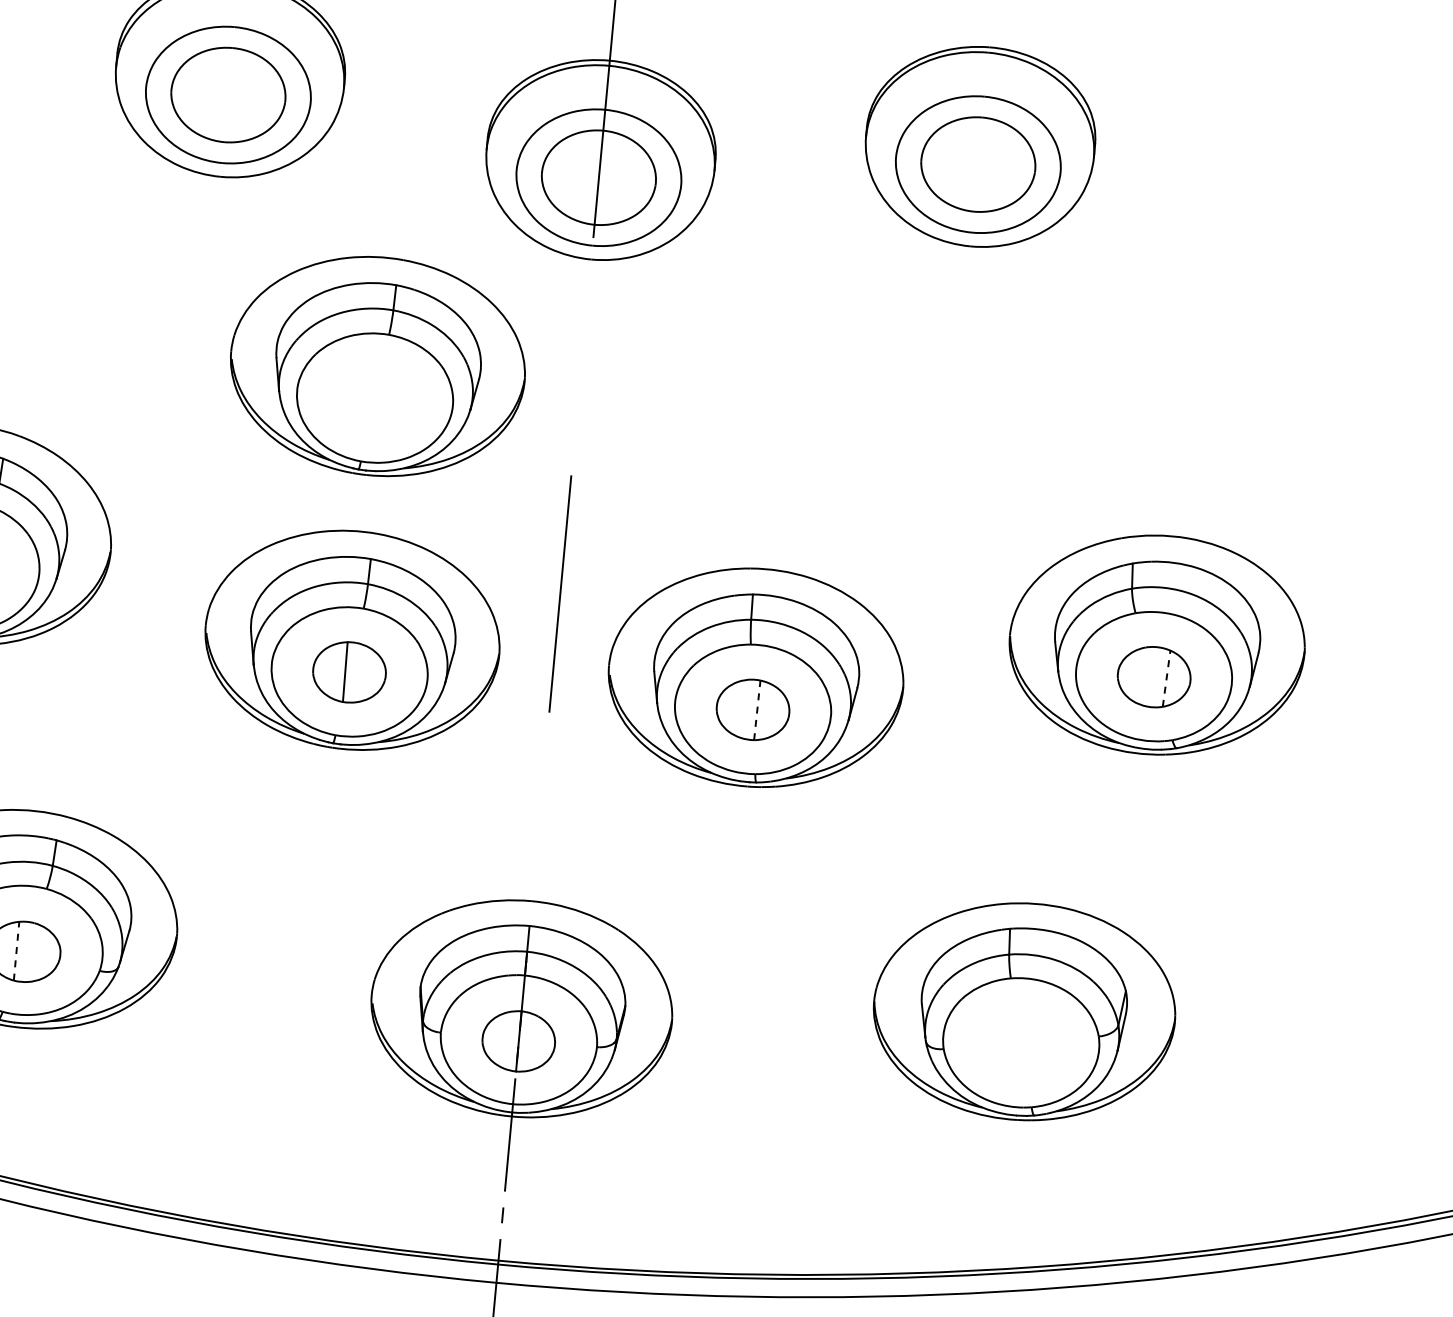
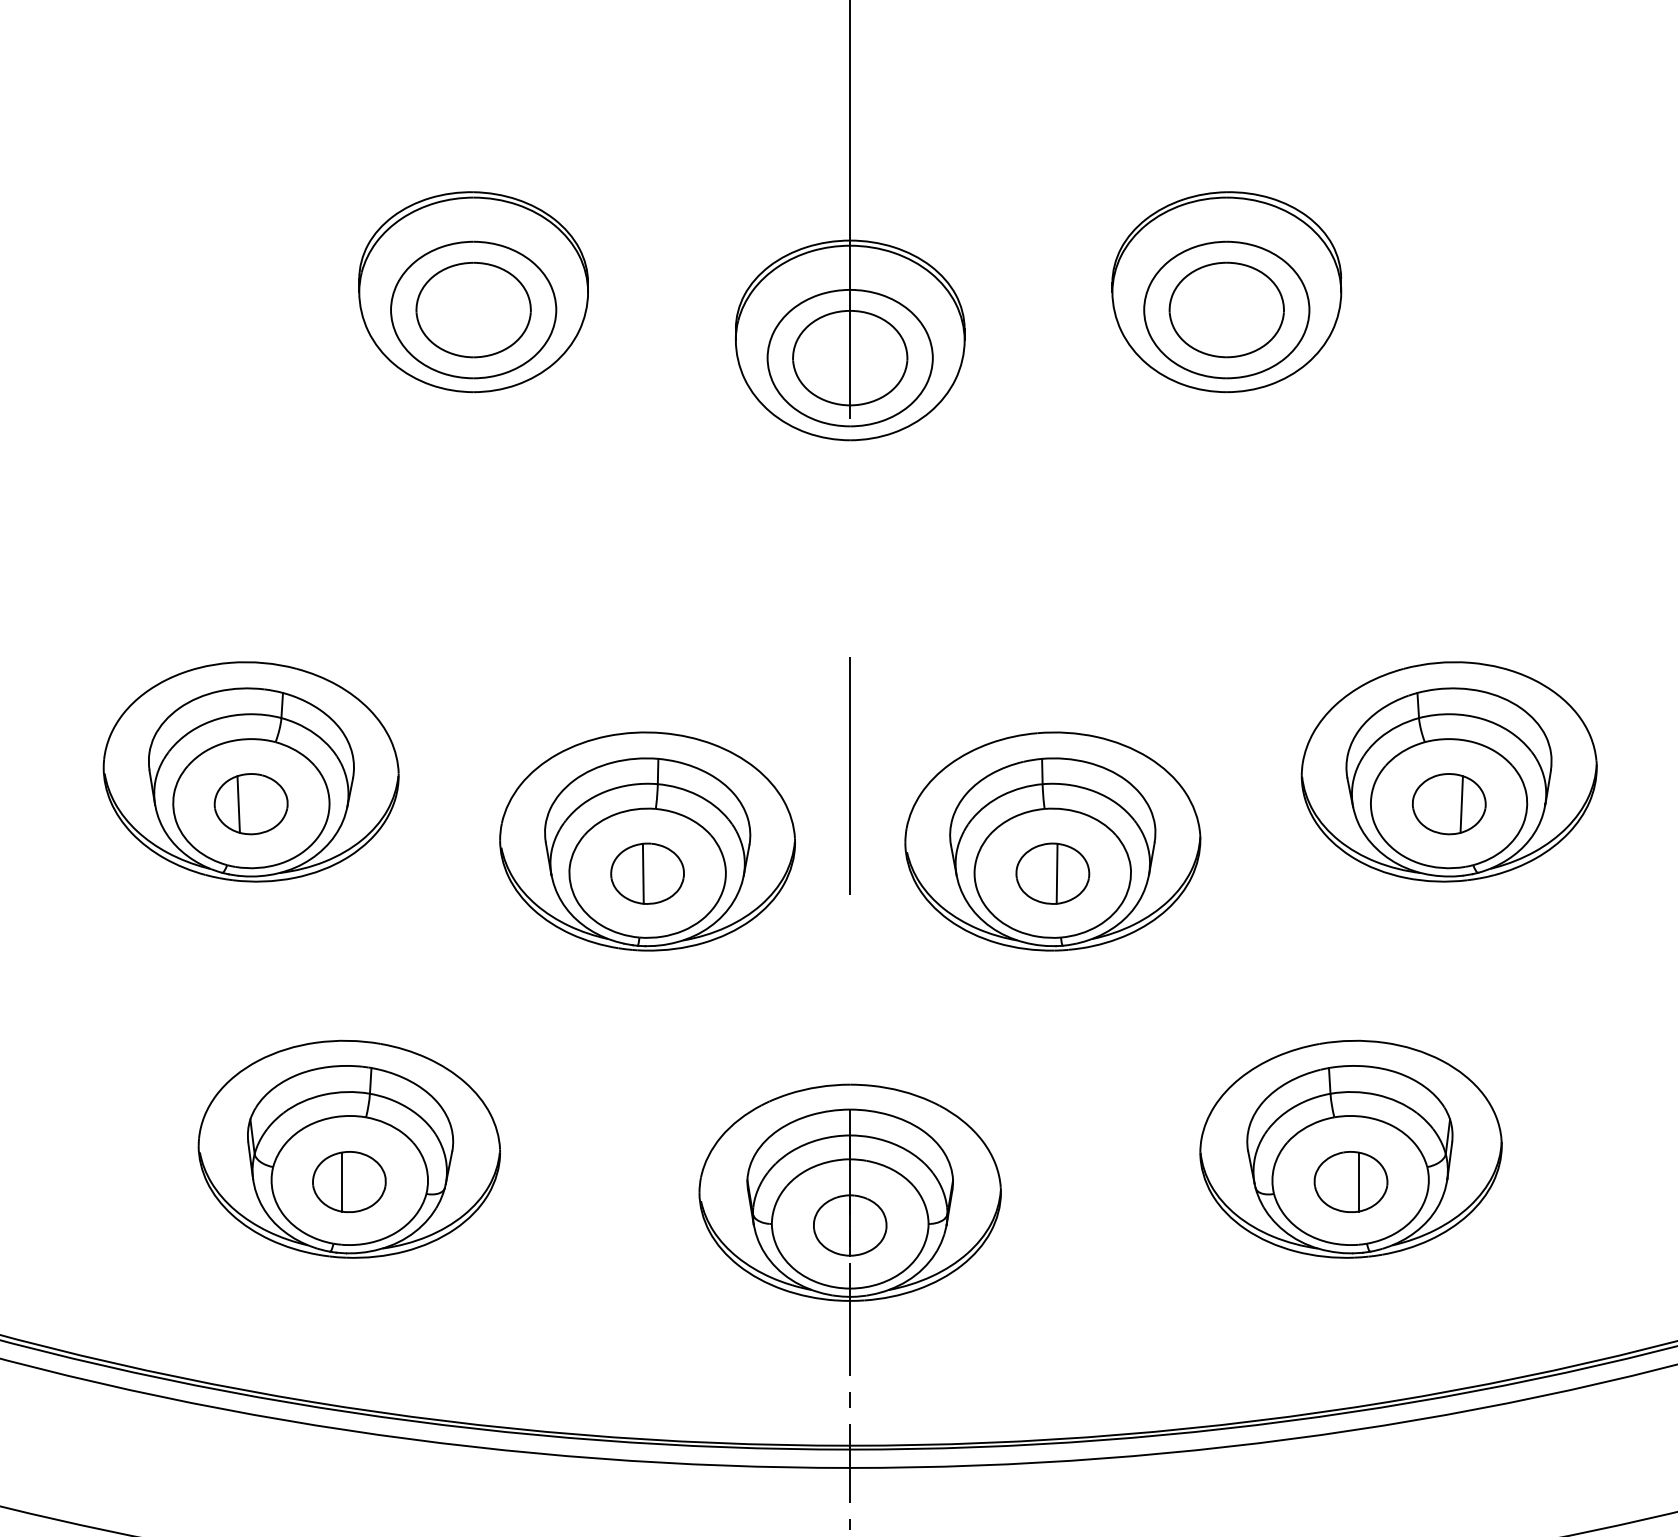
part: (377, 366) -> (647, 566), removed
line: (1166, 678) -> (1461, 804), dashed -> solid
line: (757, 710) -> (1057, 873), dashed -> solid
line: (16, 950) -> (341, 1181), dashed -> solid
part: (1021, 1043) -> (1350, 1181), added

